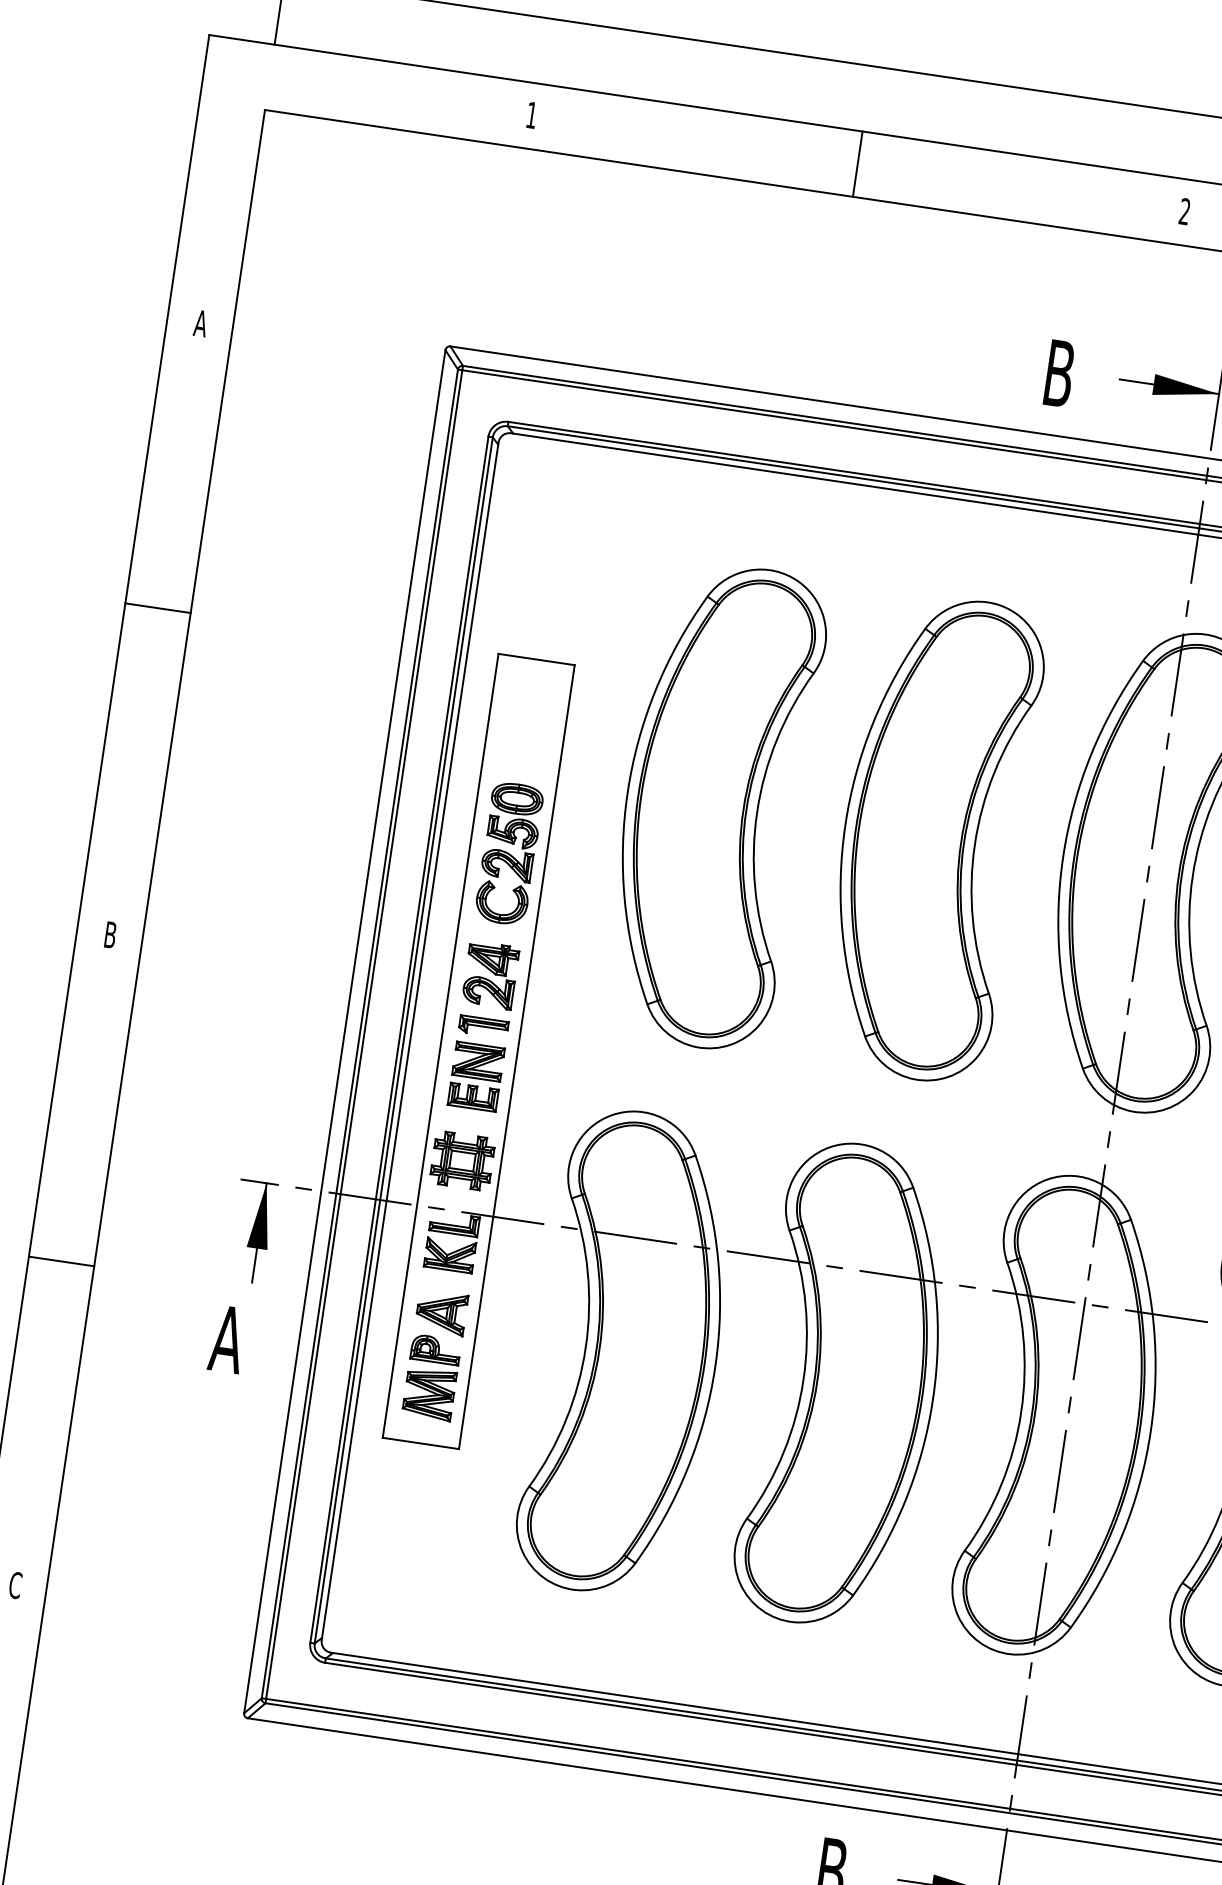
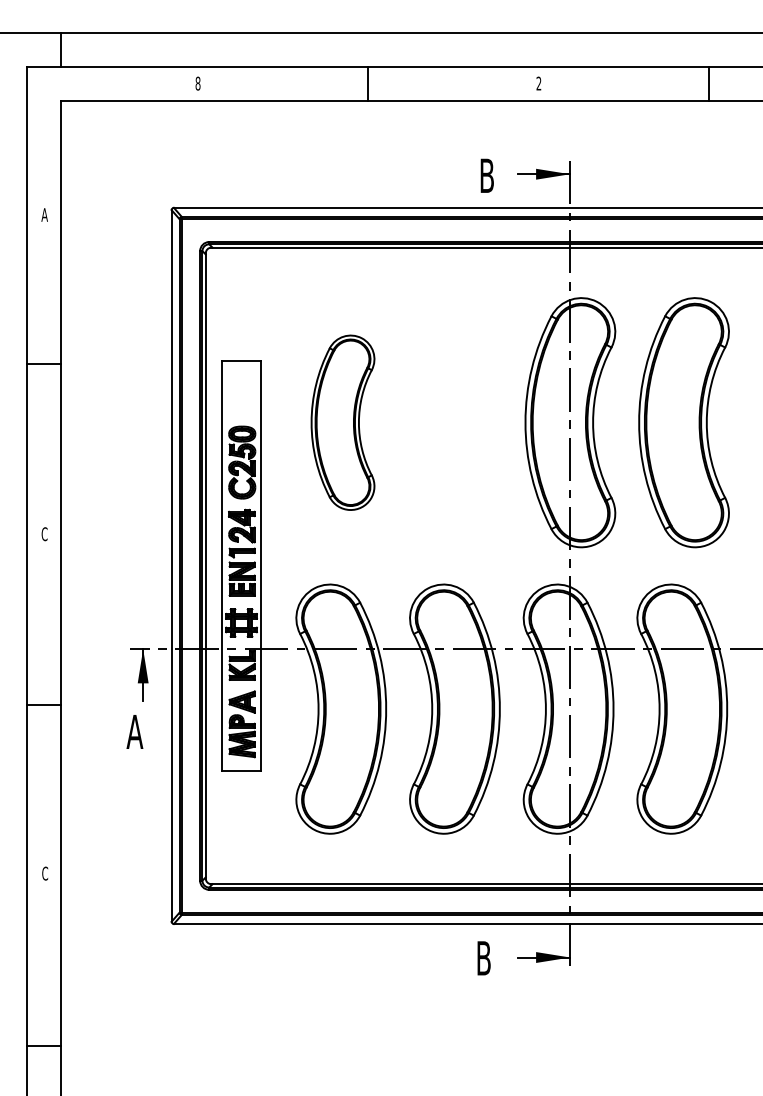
text: (530, 114) -> (197, 83), 1 -> 8
part: (712, 805) -> (342, 422), size x0.7
part: (931, 837) -> (456, 422), removed
text: (110, 935) -> (44, 534), B -> C

